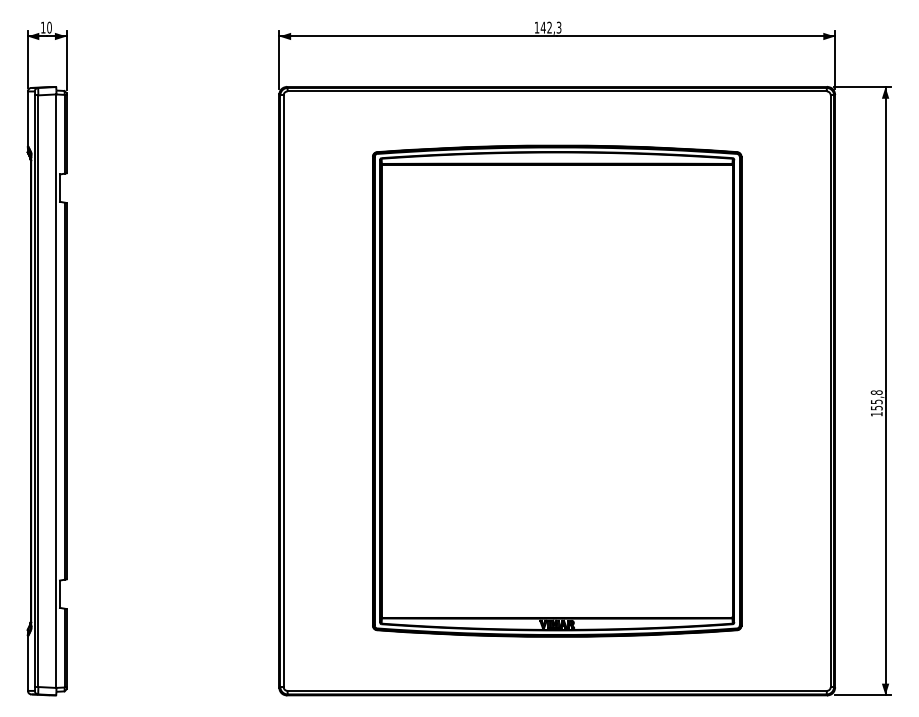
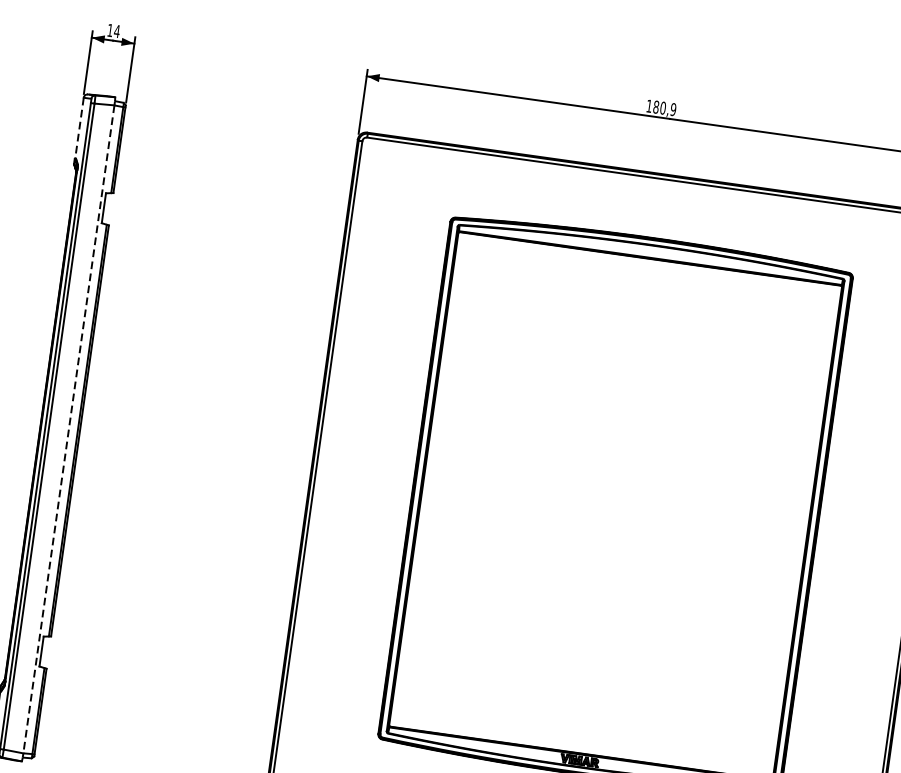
text: (49, 27) -> (117, 31), 10 -> 14
text: (550, 27) -> (664, 108), 142,3 -> 180,9
line: (27, 119) -> (78, 128), solid -> dashed
line: (56, 391) -> (68, 429), solid -> dashed

